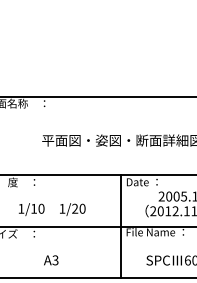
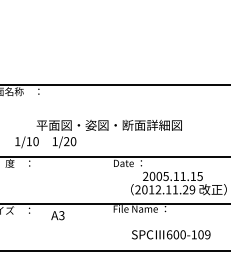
text: (51, 209) -> (45, 142), moved
line: (122, 226) -> (109, 203), removed
text: (50, 260) -> (57, 215), moved

